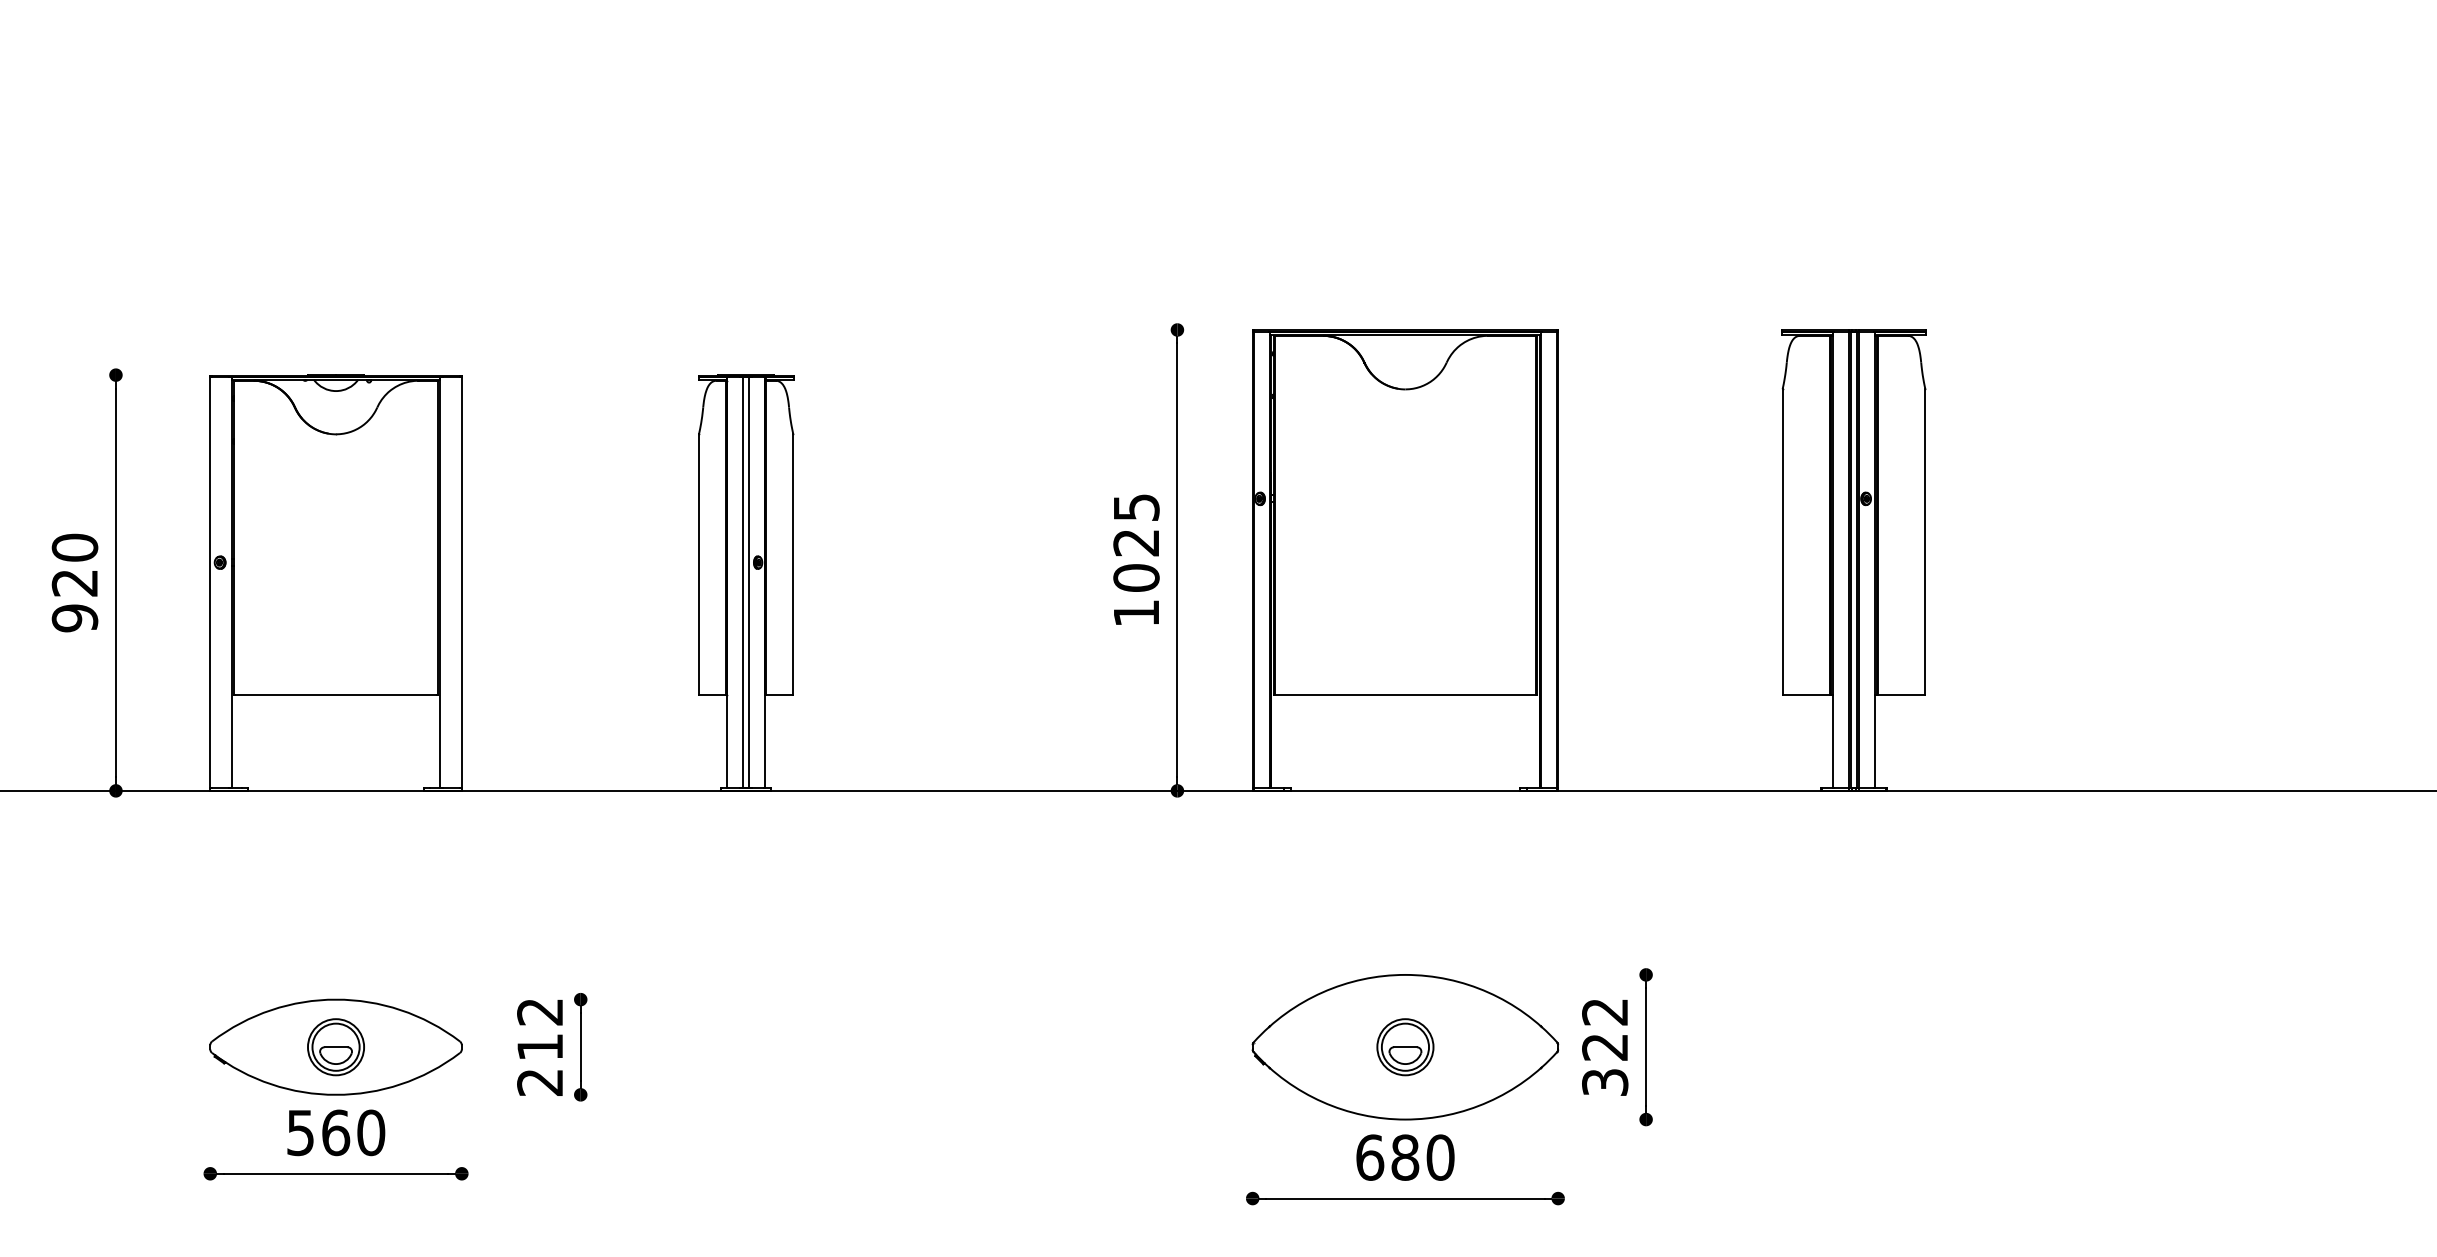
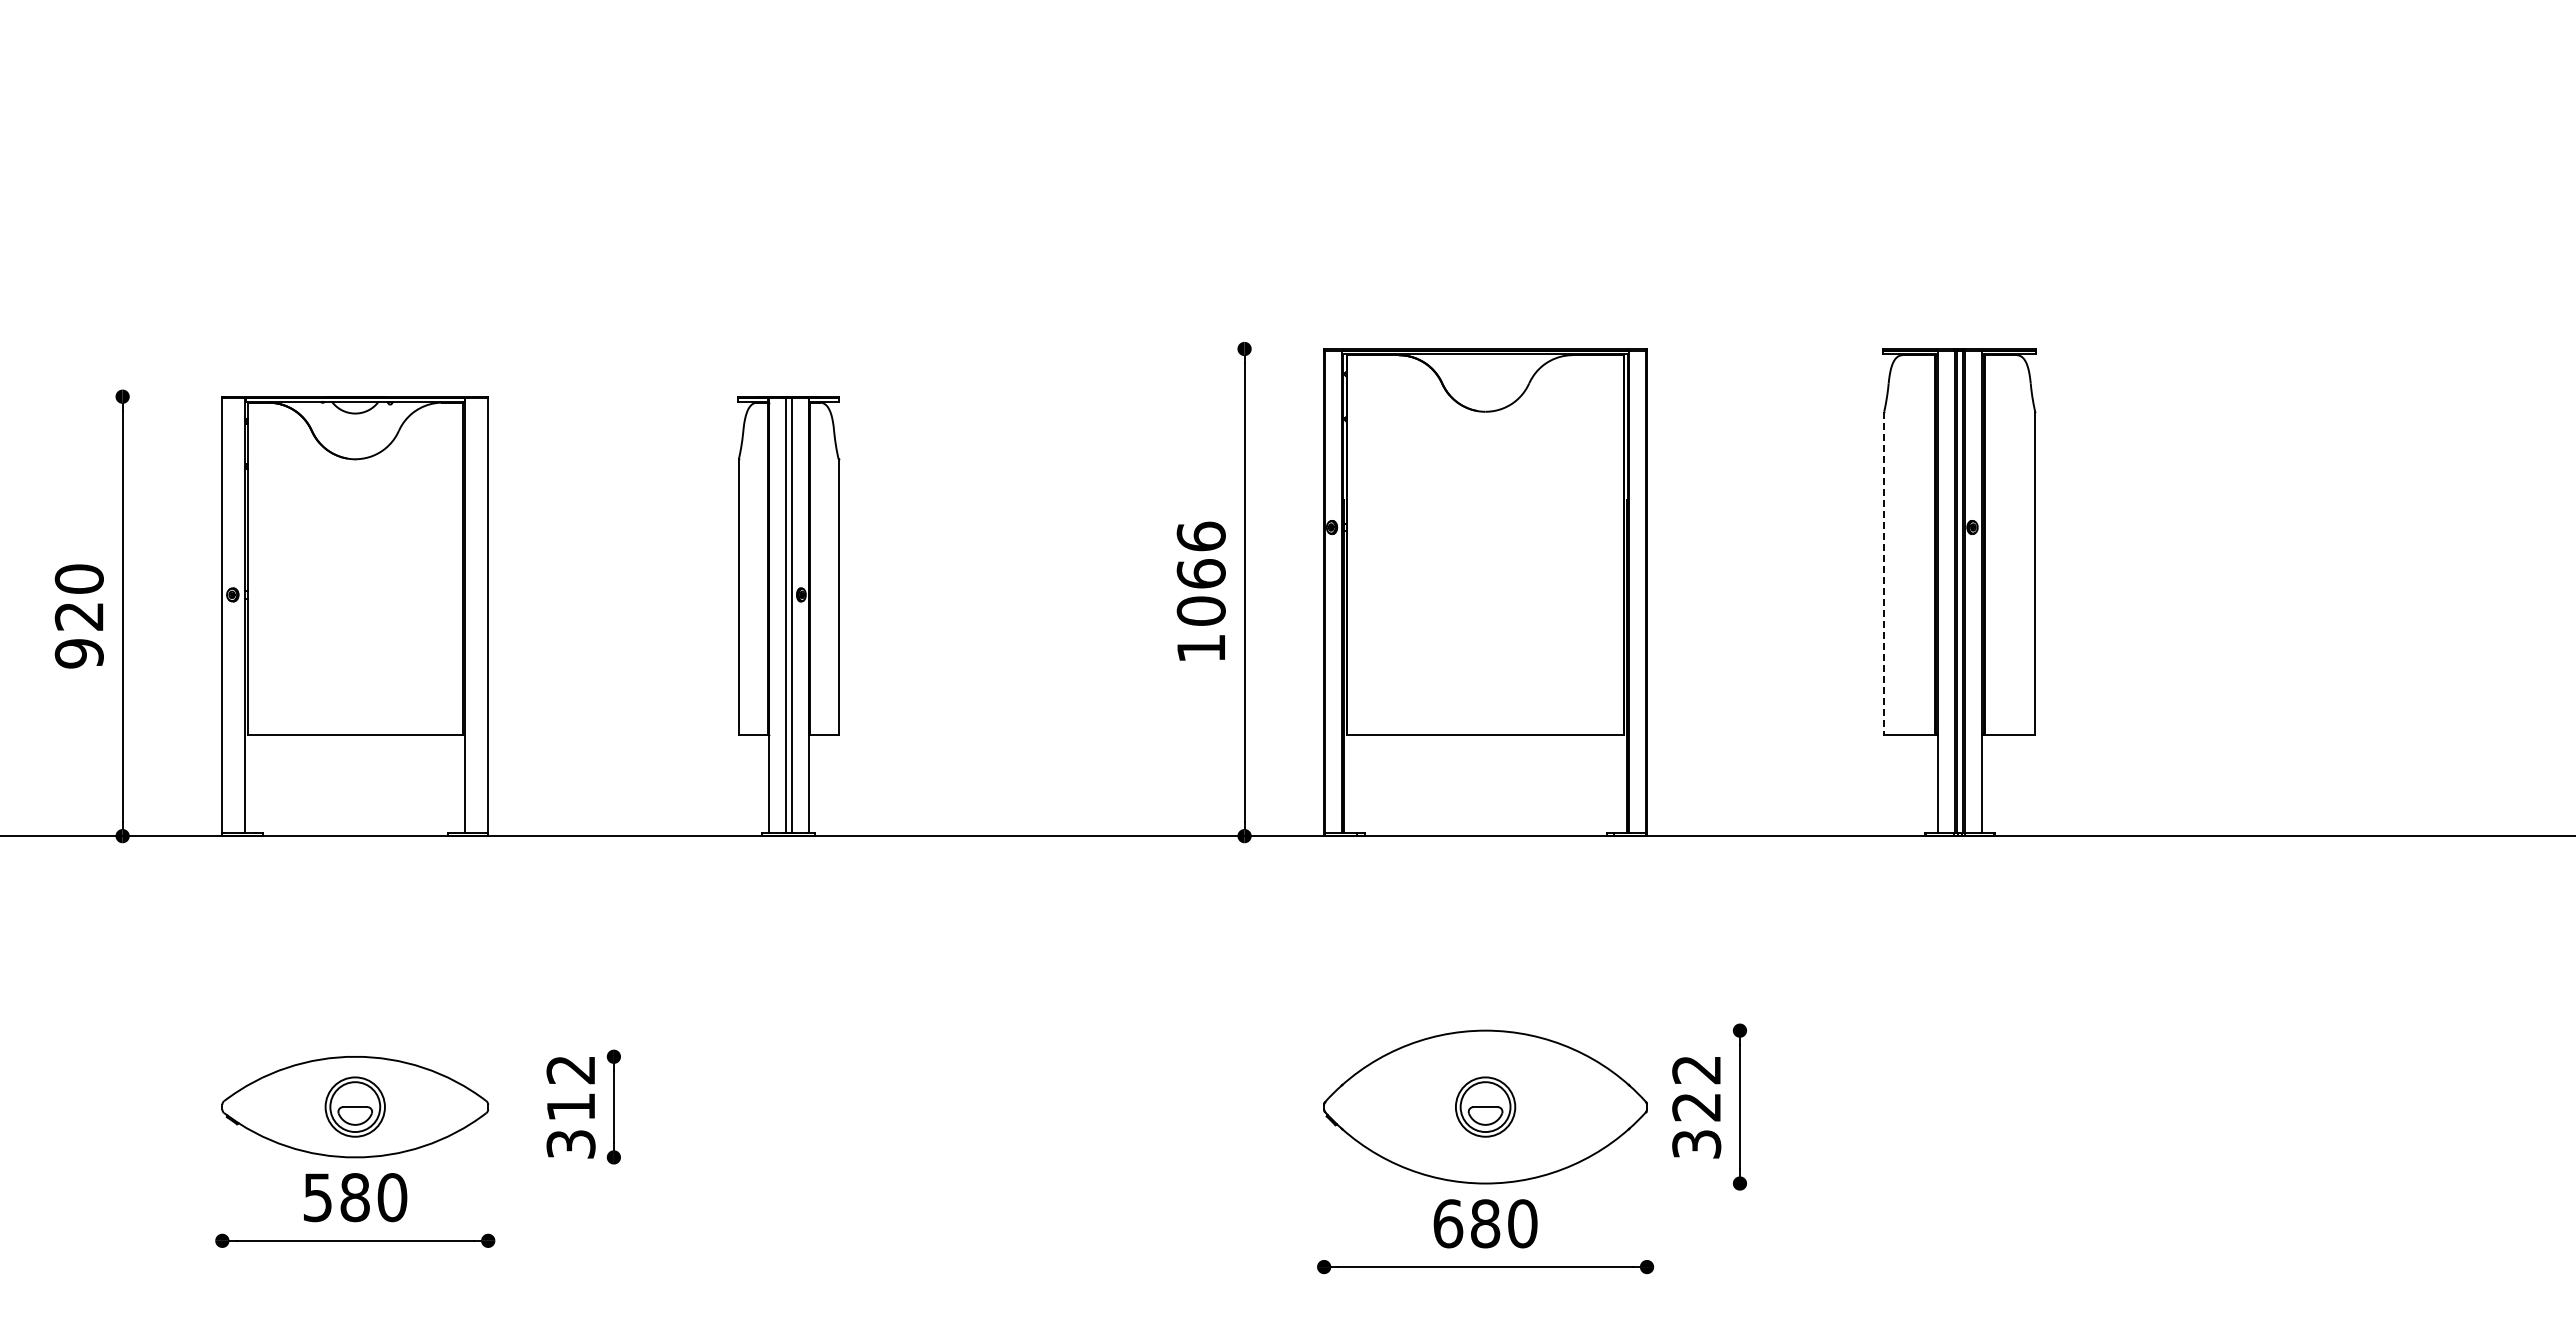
text: (1135, 524) -> (1200, 554), 1025 -> 1066
line: (1782, 542) -> (1884, 573), solid -> dashed
text: (539, 1082) -> (570, 1144), 212 -> 312
text: (336, 1132) -> (355, 1197), 560 -> 580

